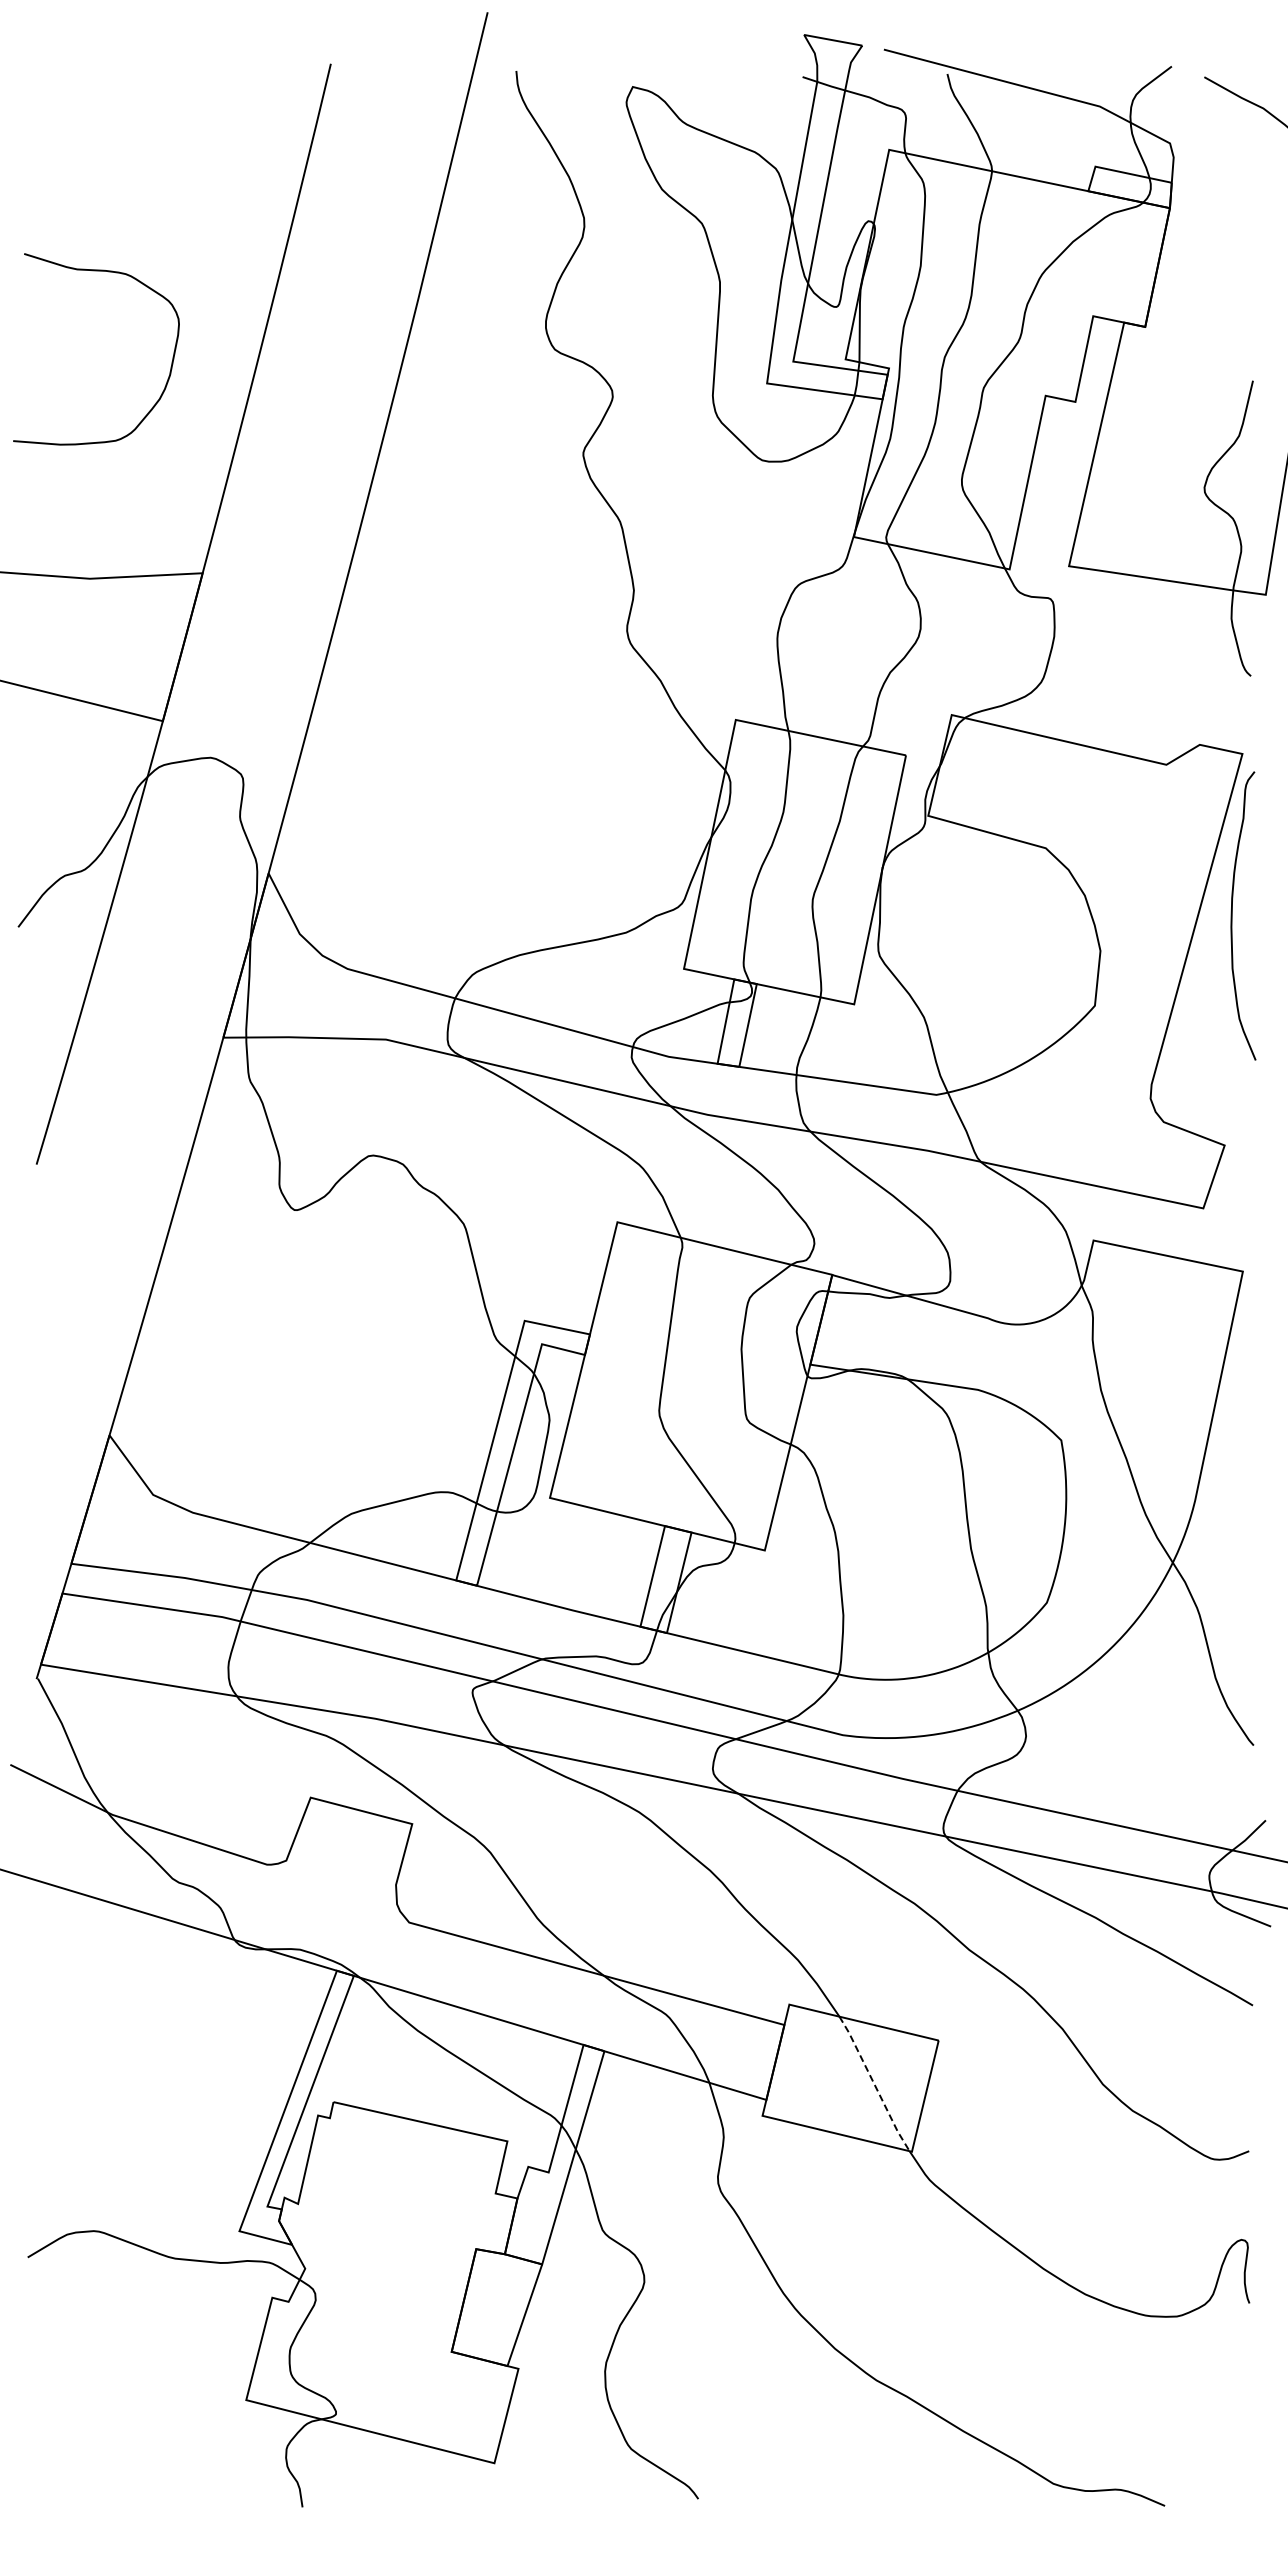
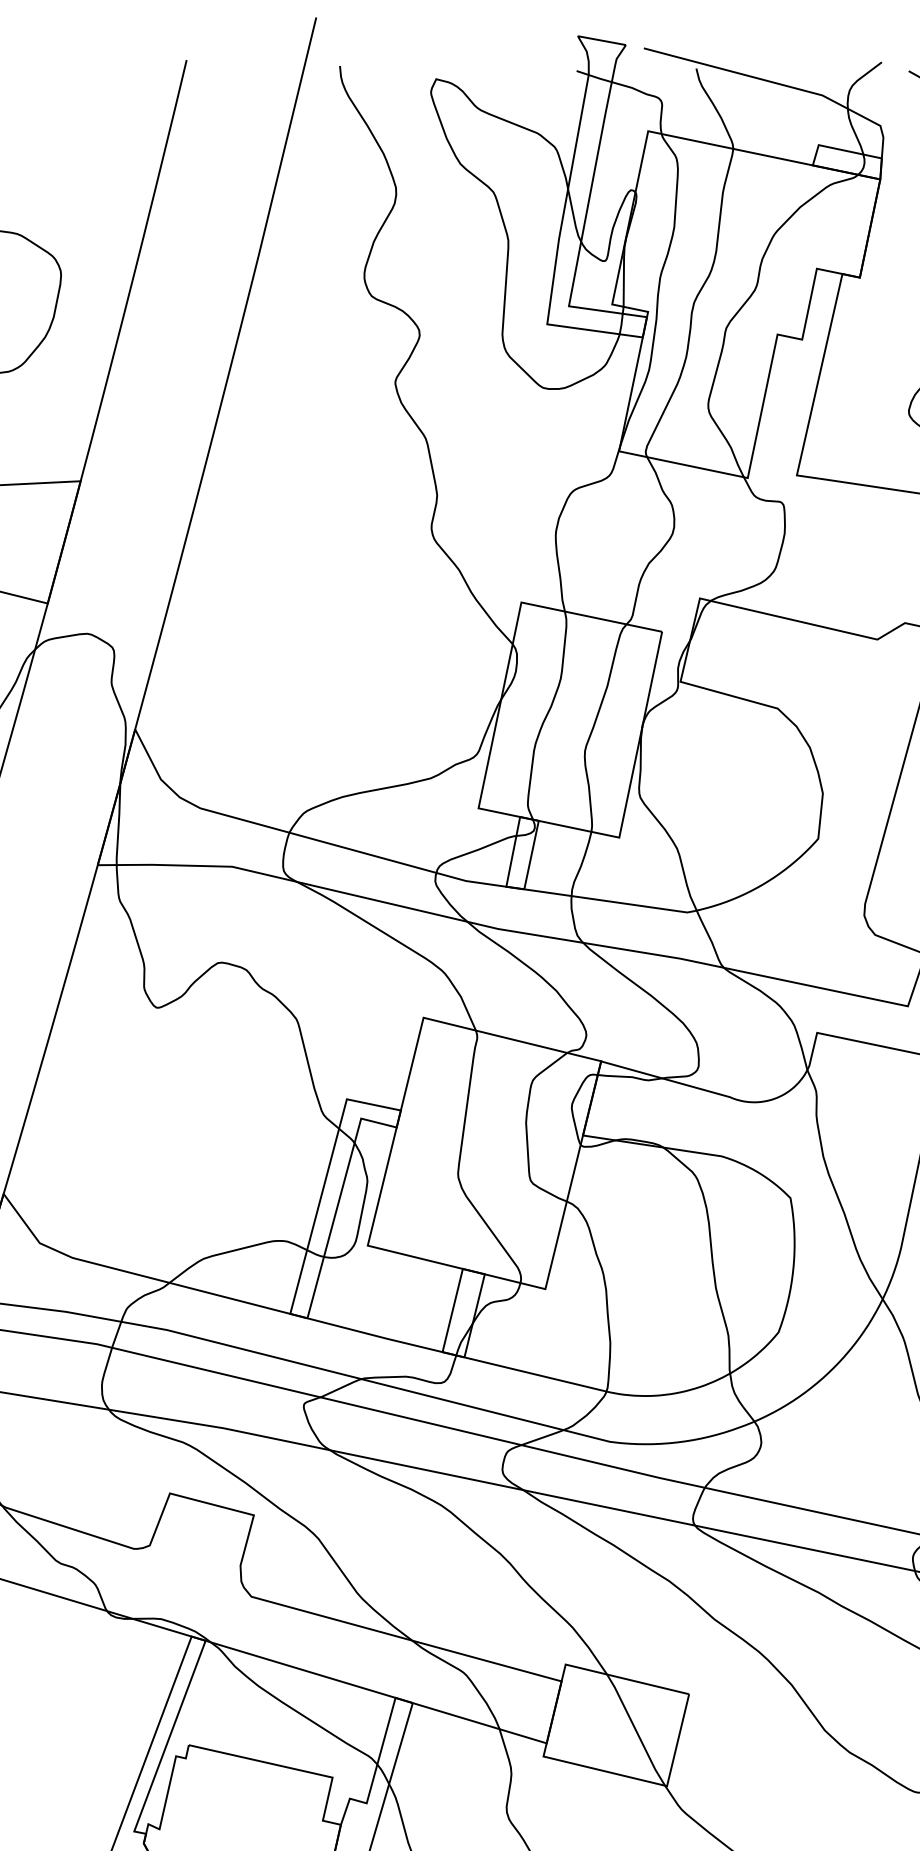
line: (874, 2084) -> (636, 1730), dashed -> solid

